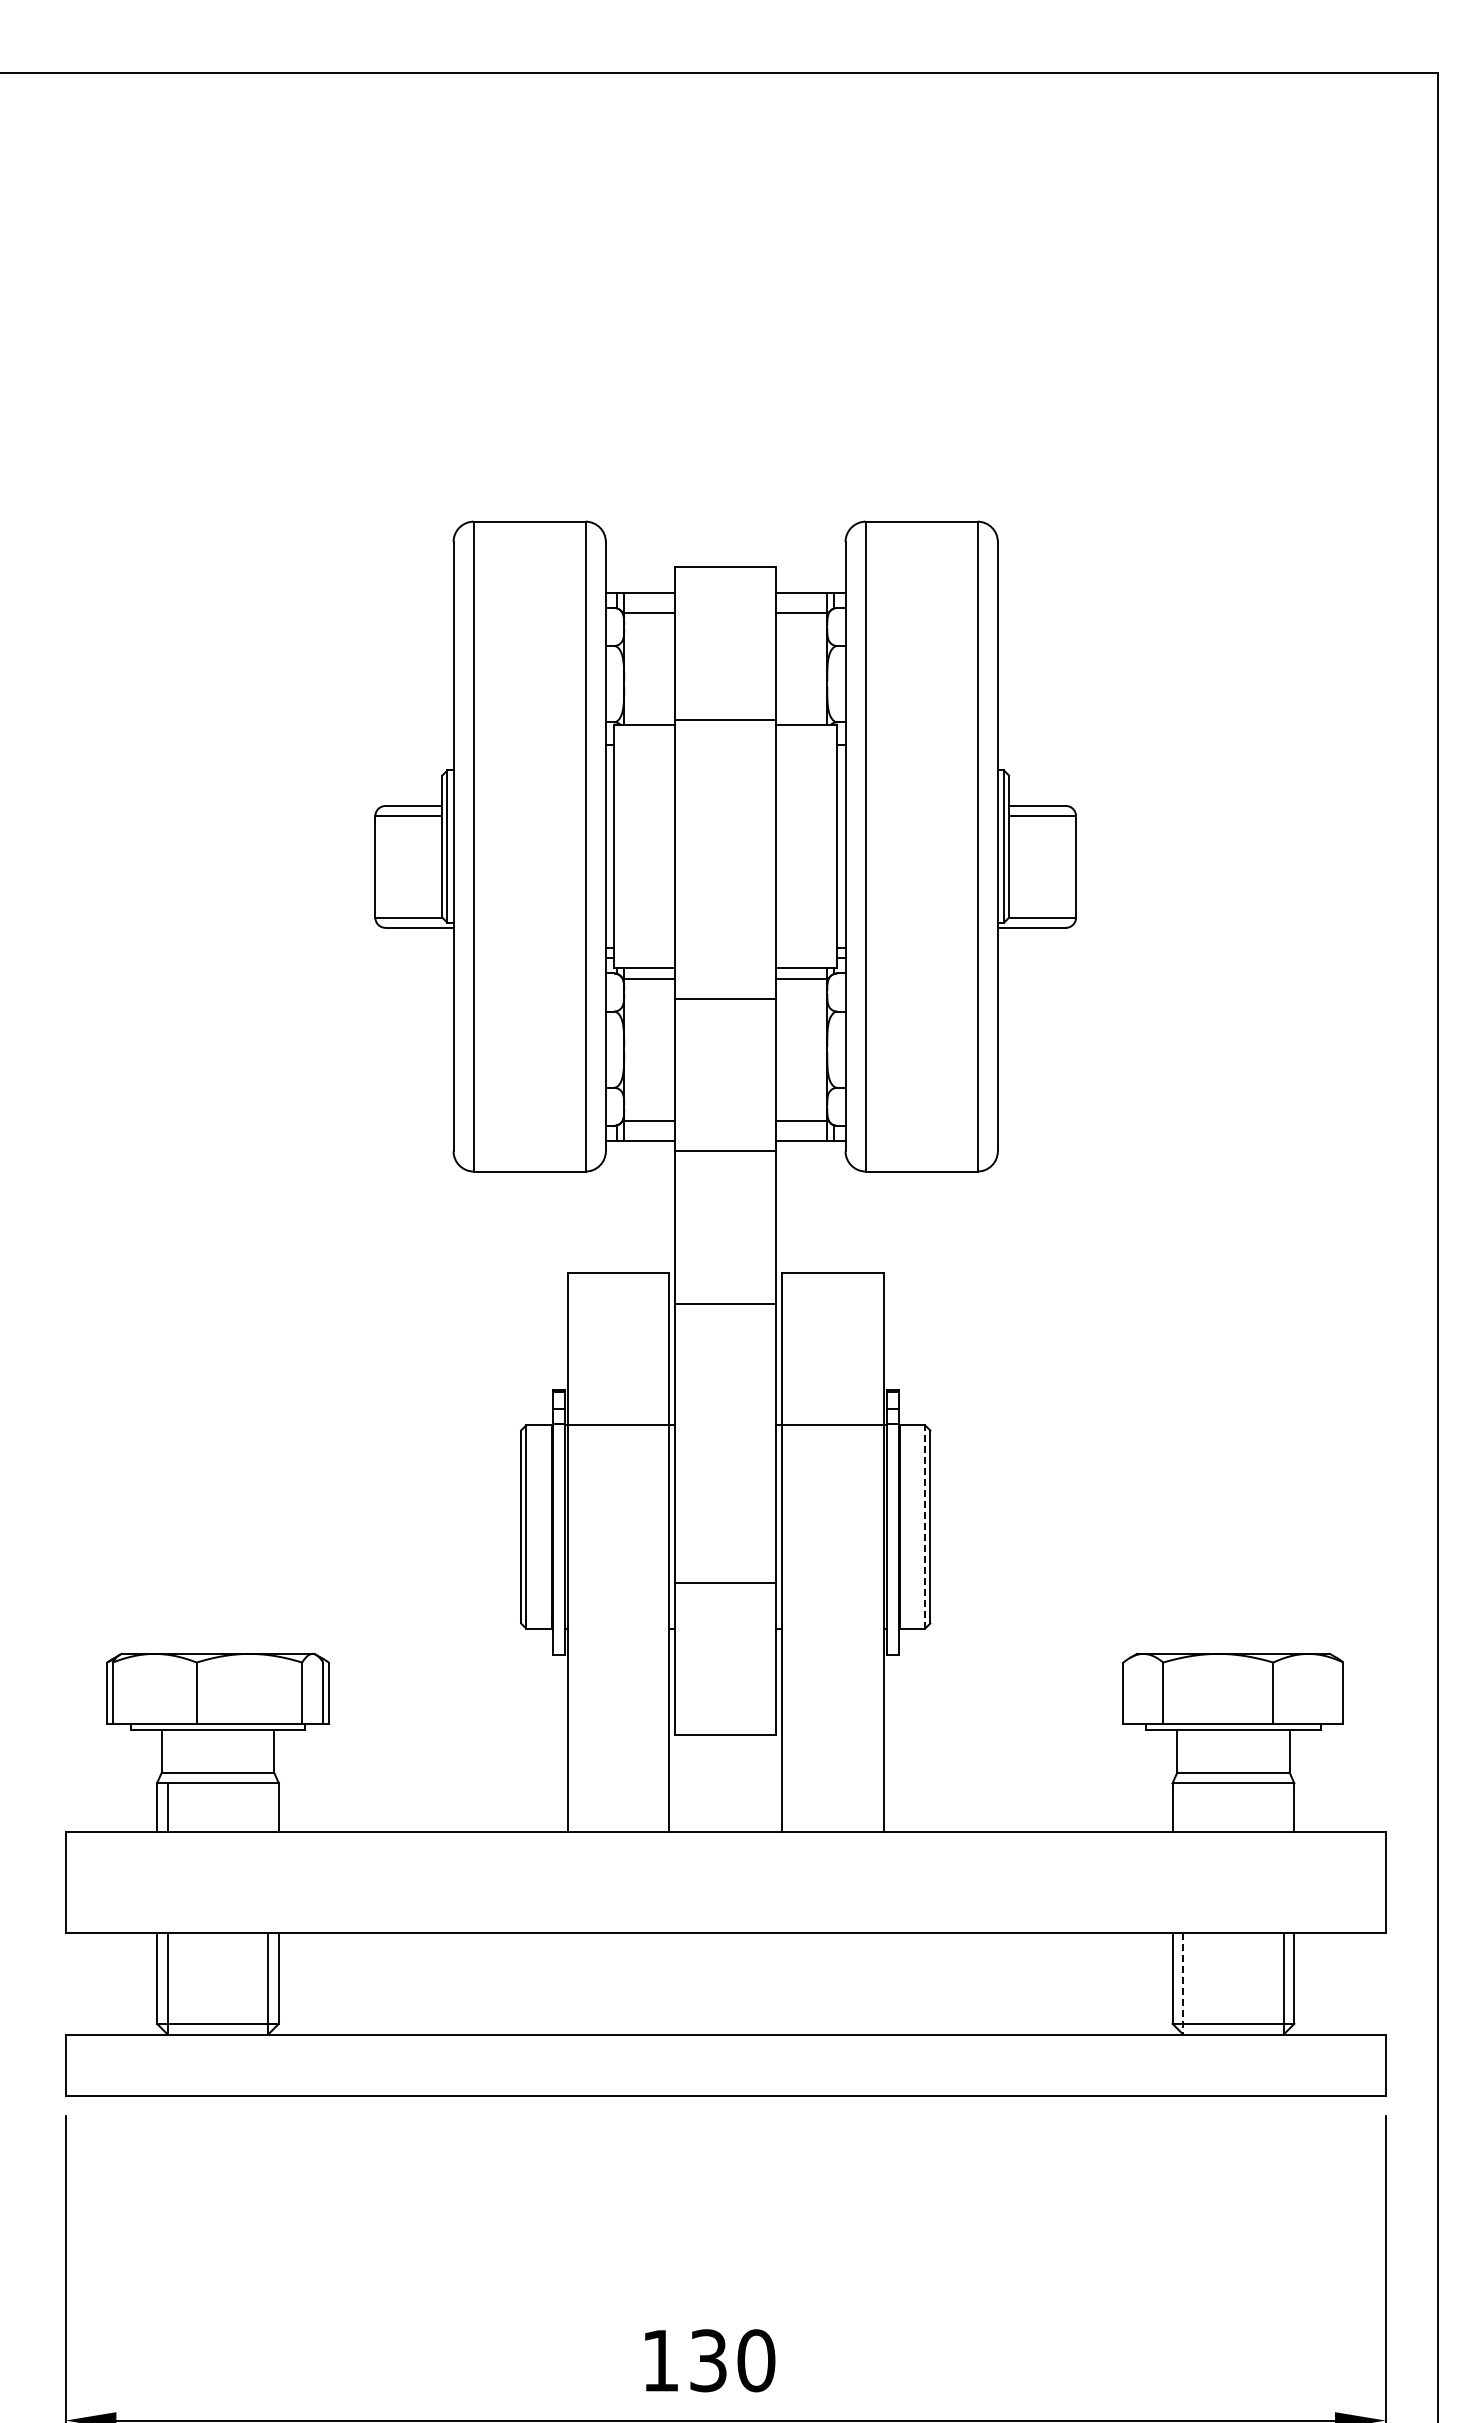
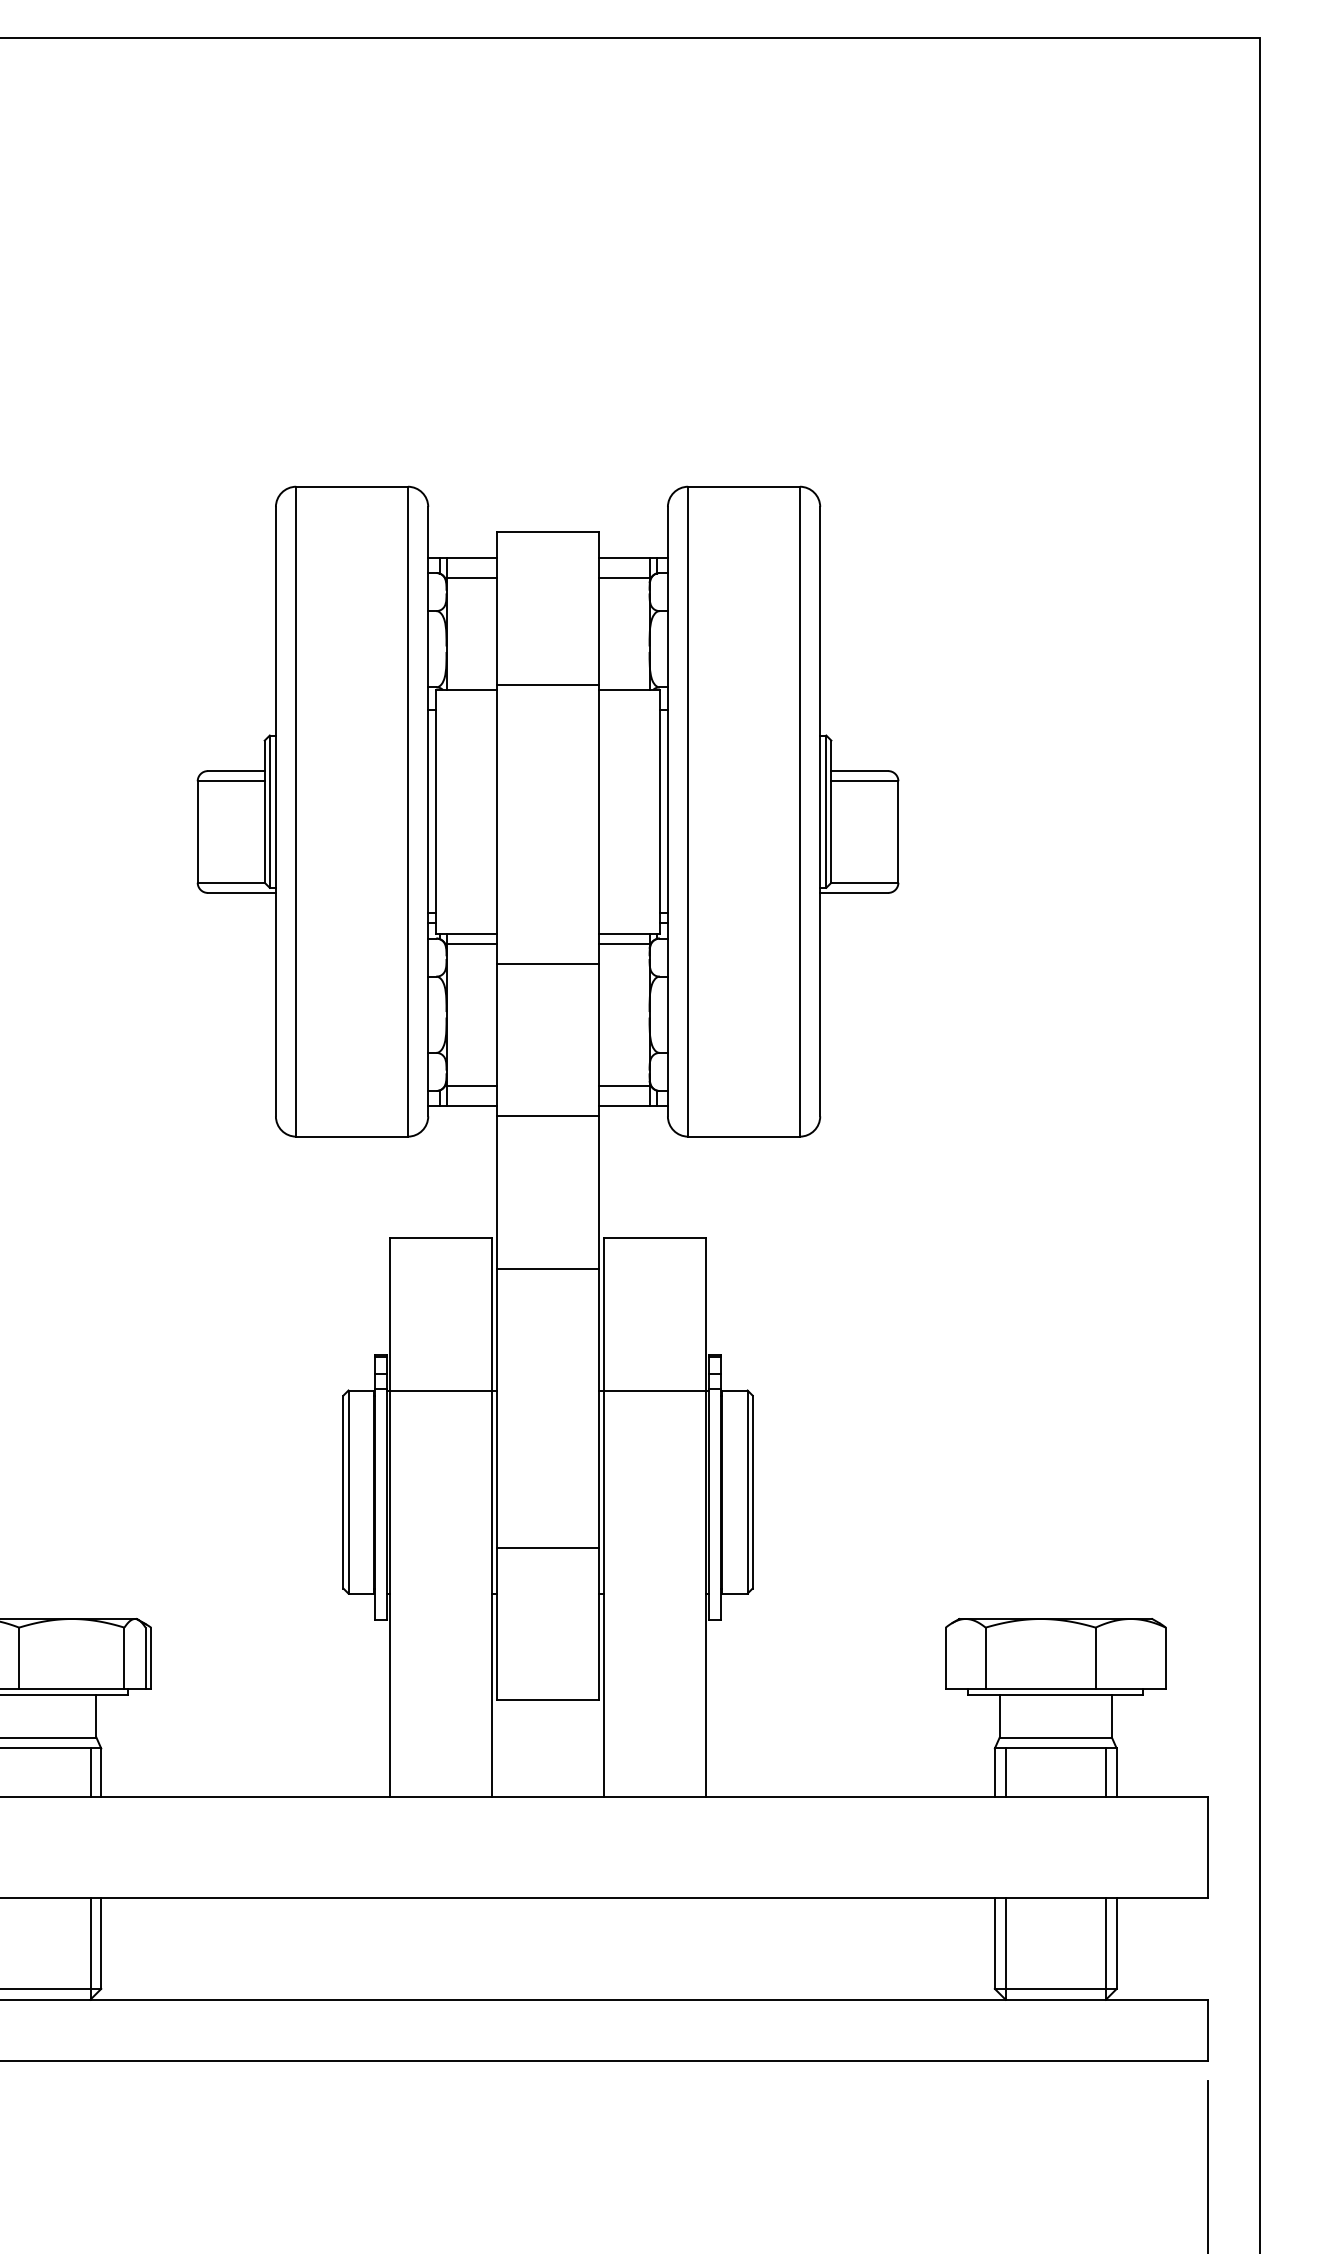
line: (925, 1526) -> (747, 1491), dashed -> solid
line: (268, 1807) -> (90, 1772), added
line: (1183, 1807) -> (1005, 1772), added
line: (1283, 1807) -> (1105, 1772), added
line: (1183, 1983) -> (1005, 1948), dashed -> solid

